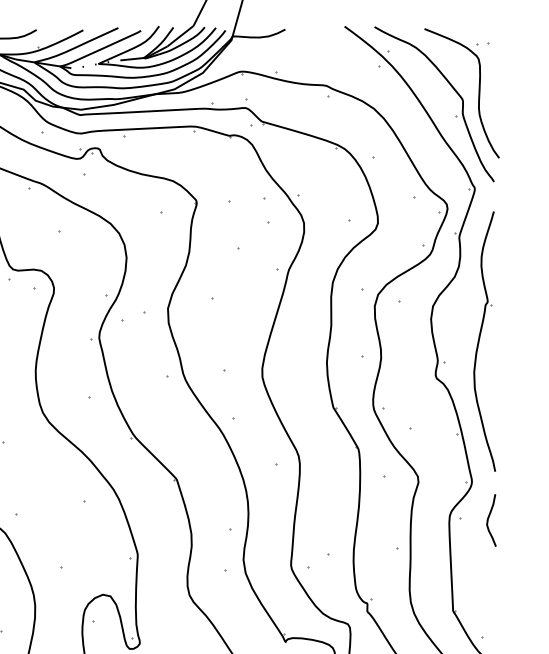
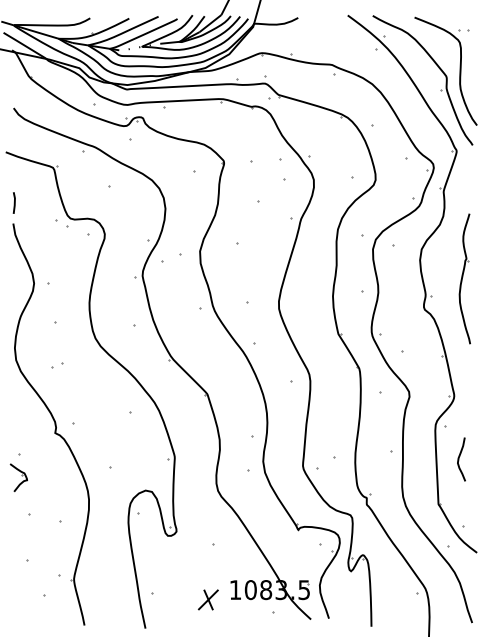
part: (484, 341) -> (464, 278), size x0.6
curve: (488, 520) -> (459, 459), moved

